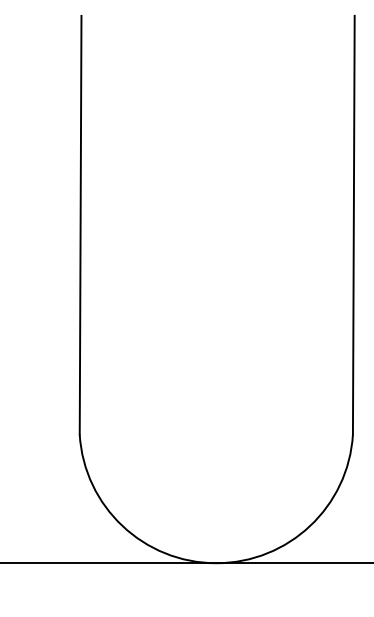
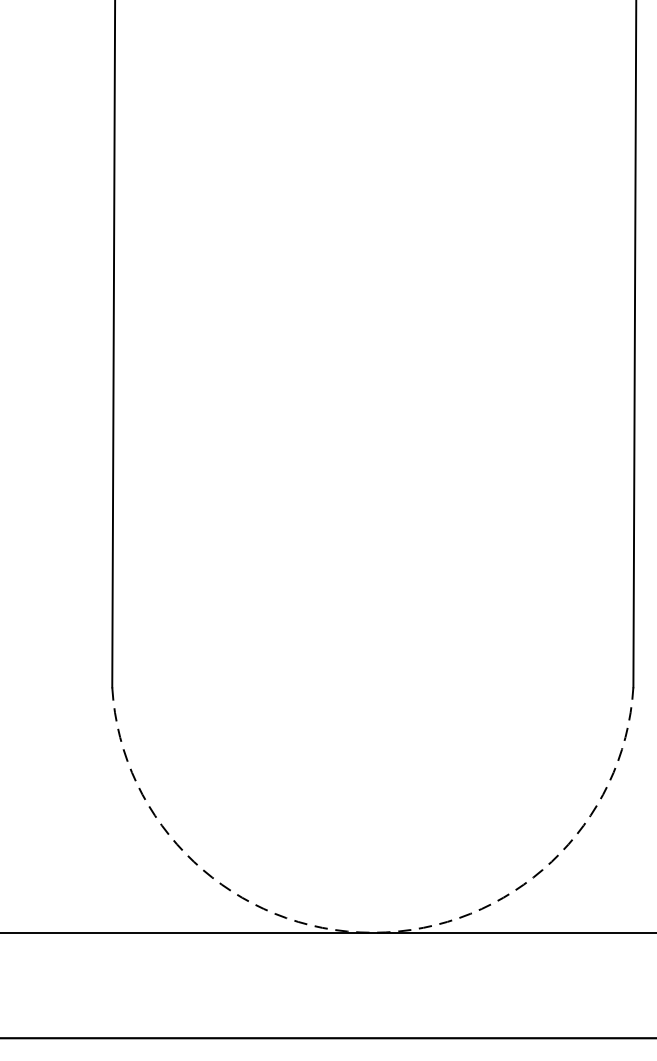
arc: (216, 563) -> (373, 933), solid -> dashed

